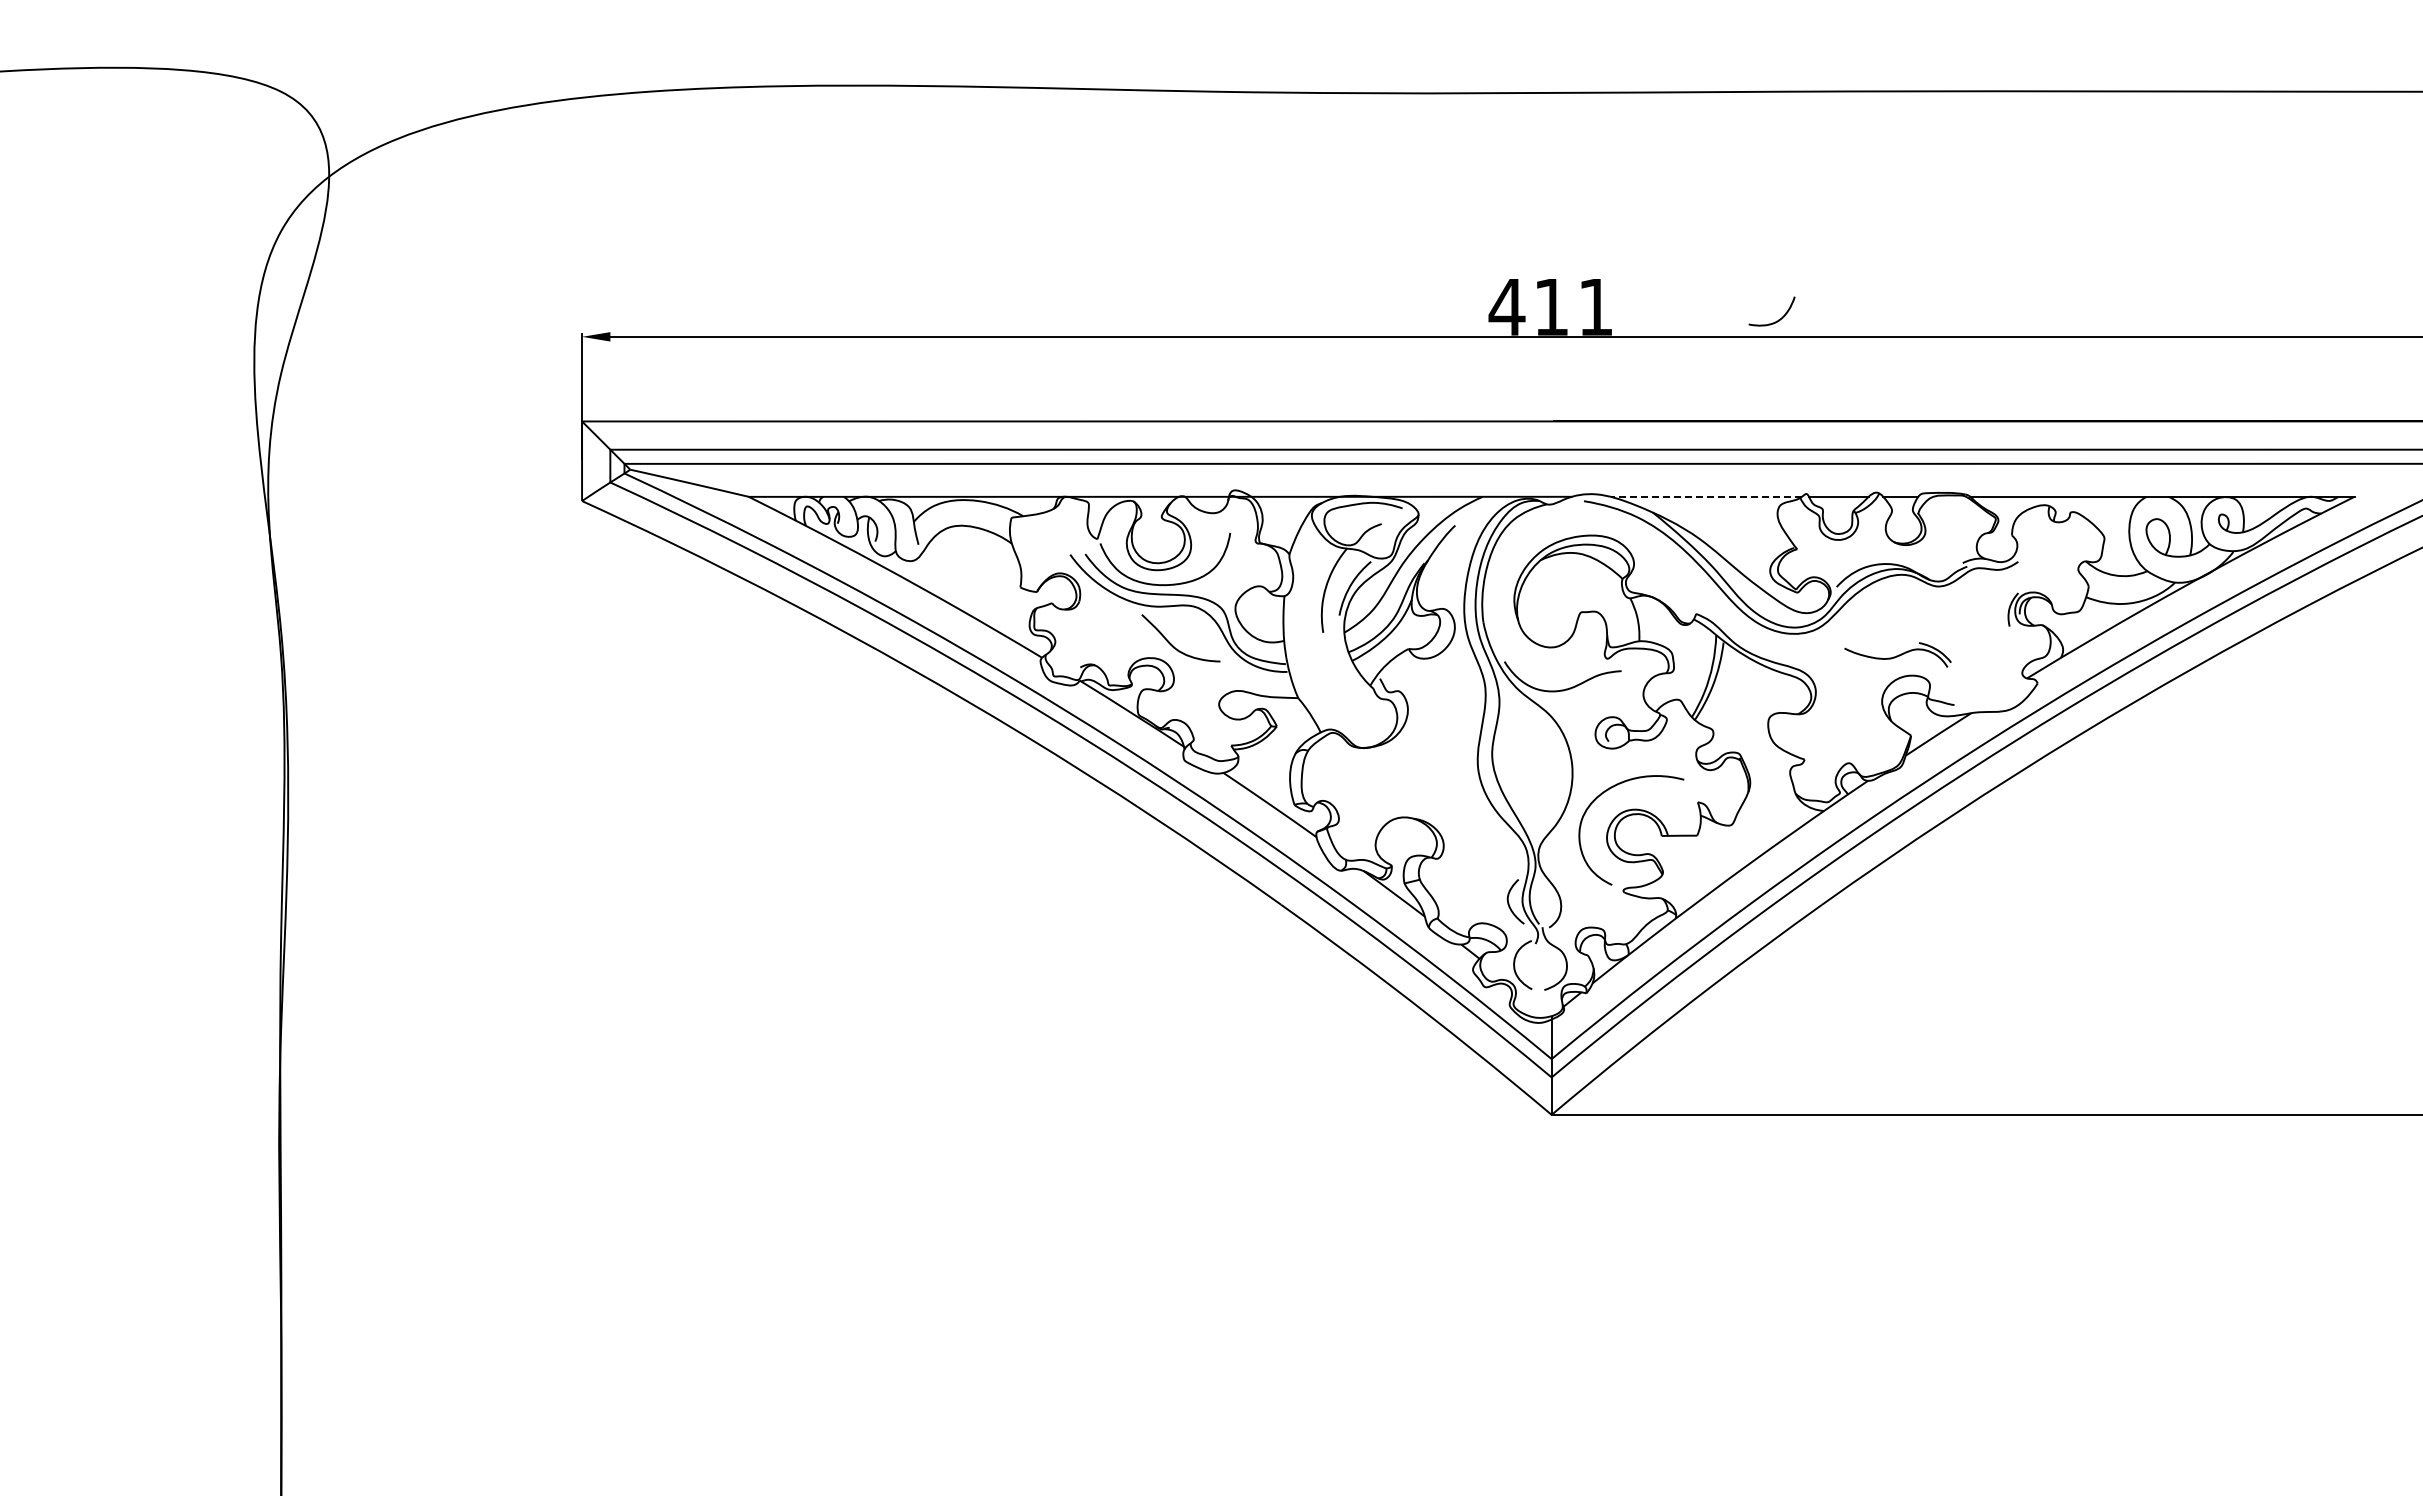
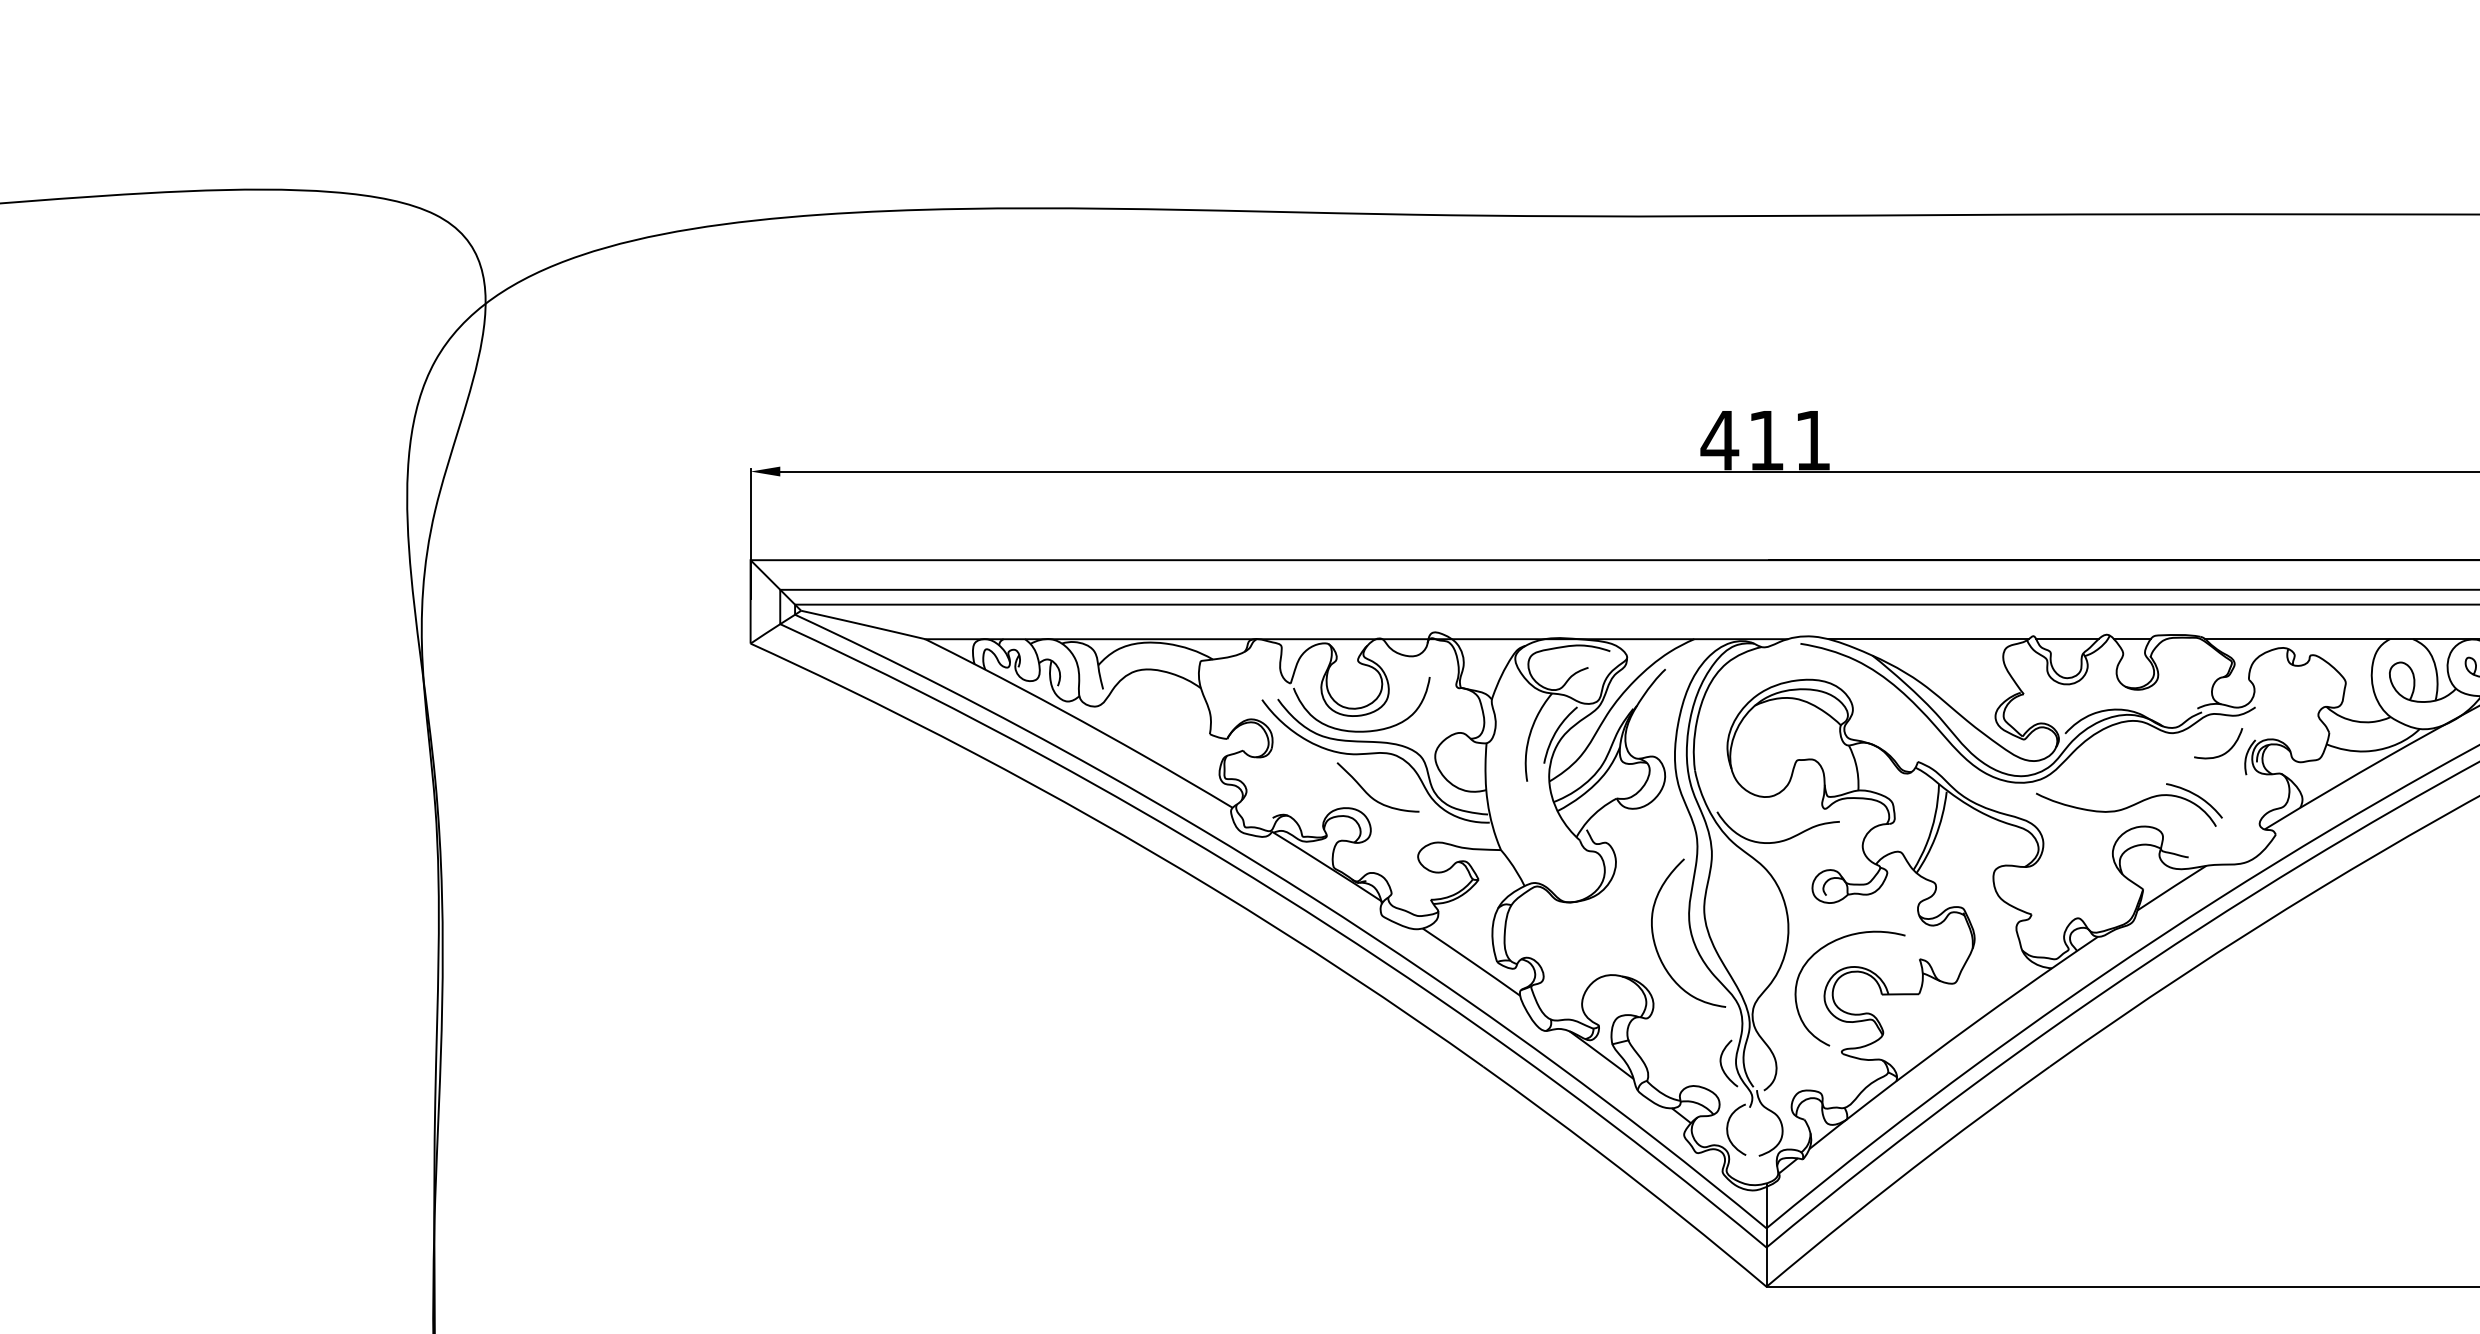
curve: (1779, 318) -> (2226, 750), moved
line: (1706, 496) -> (1928, 638), dashed -> solid
part: (1897, 654) -> (2128, 804), size x1.67
curve: (1445, 784) -> (1655, 940), added

